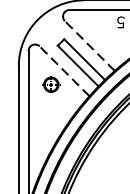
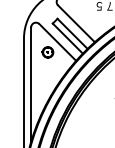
line: (89, 45) -> (76, 23), dashed -> solid
line: (64, 71) -> (57, 42), dashed -> solid

